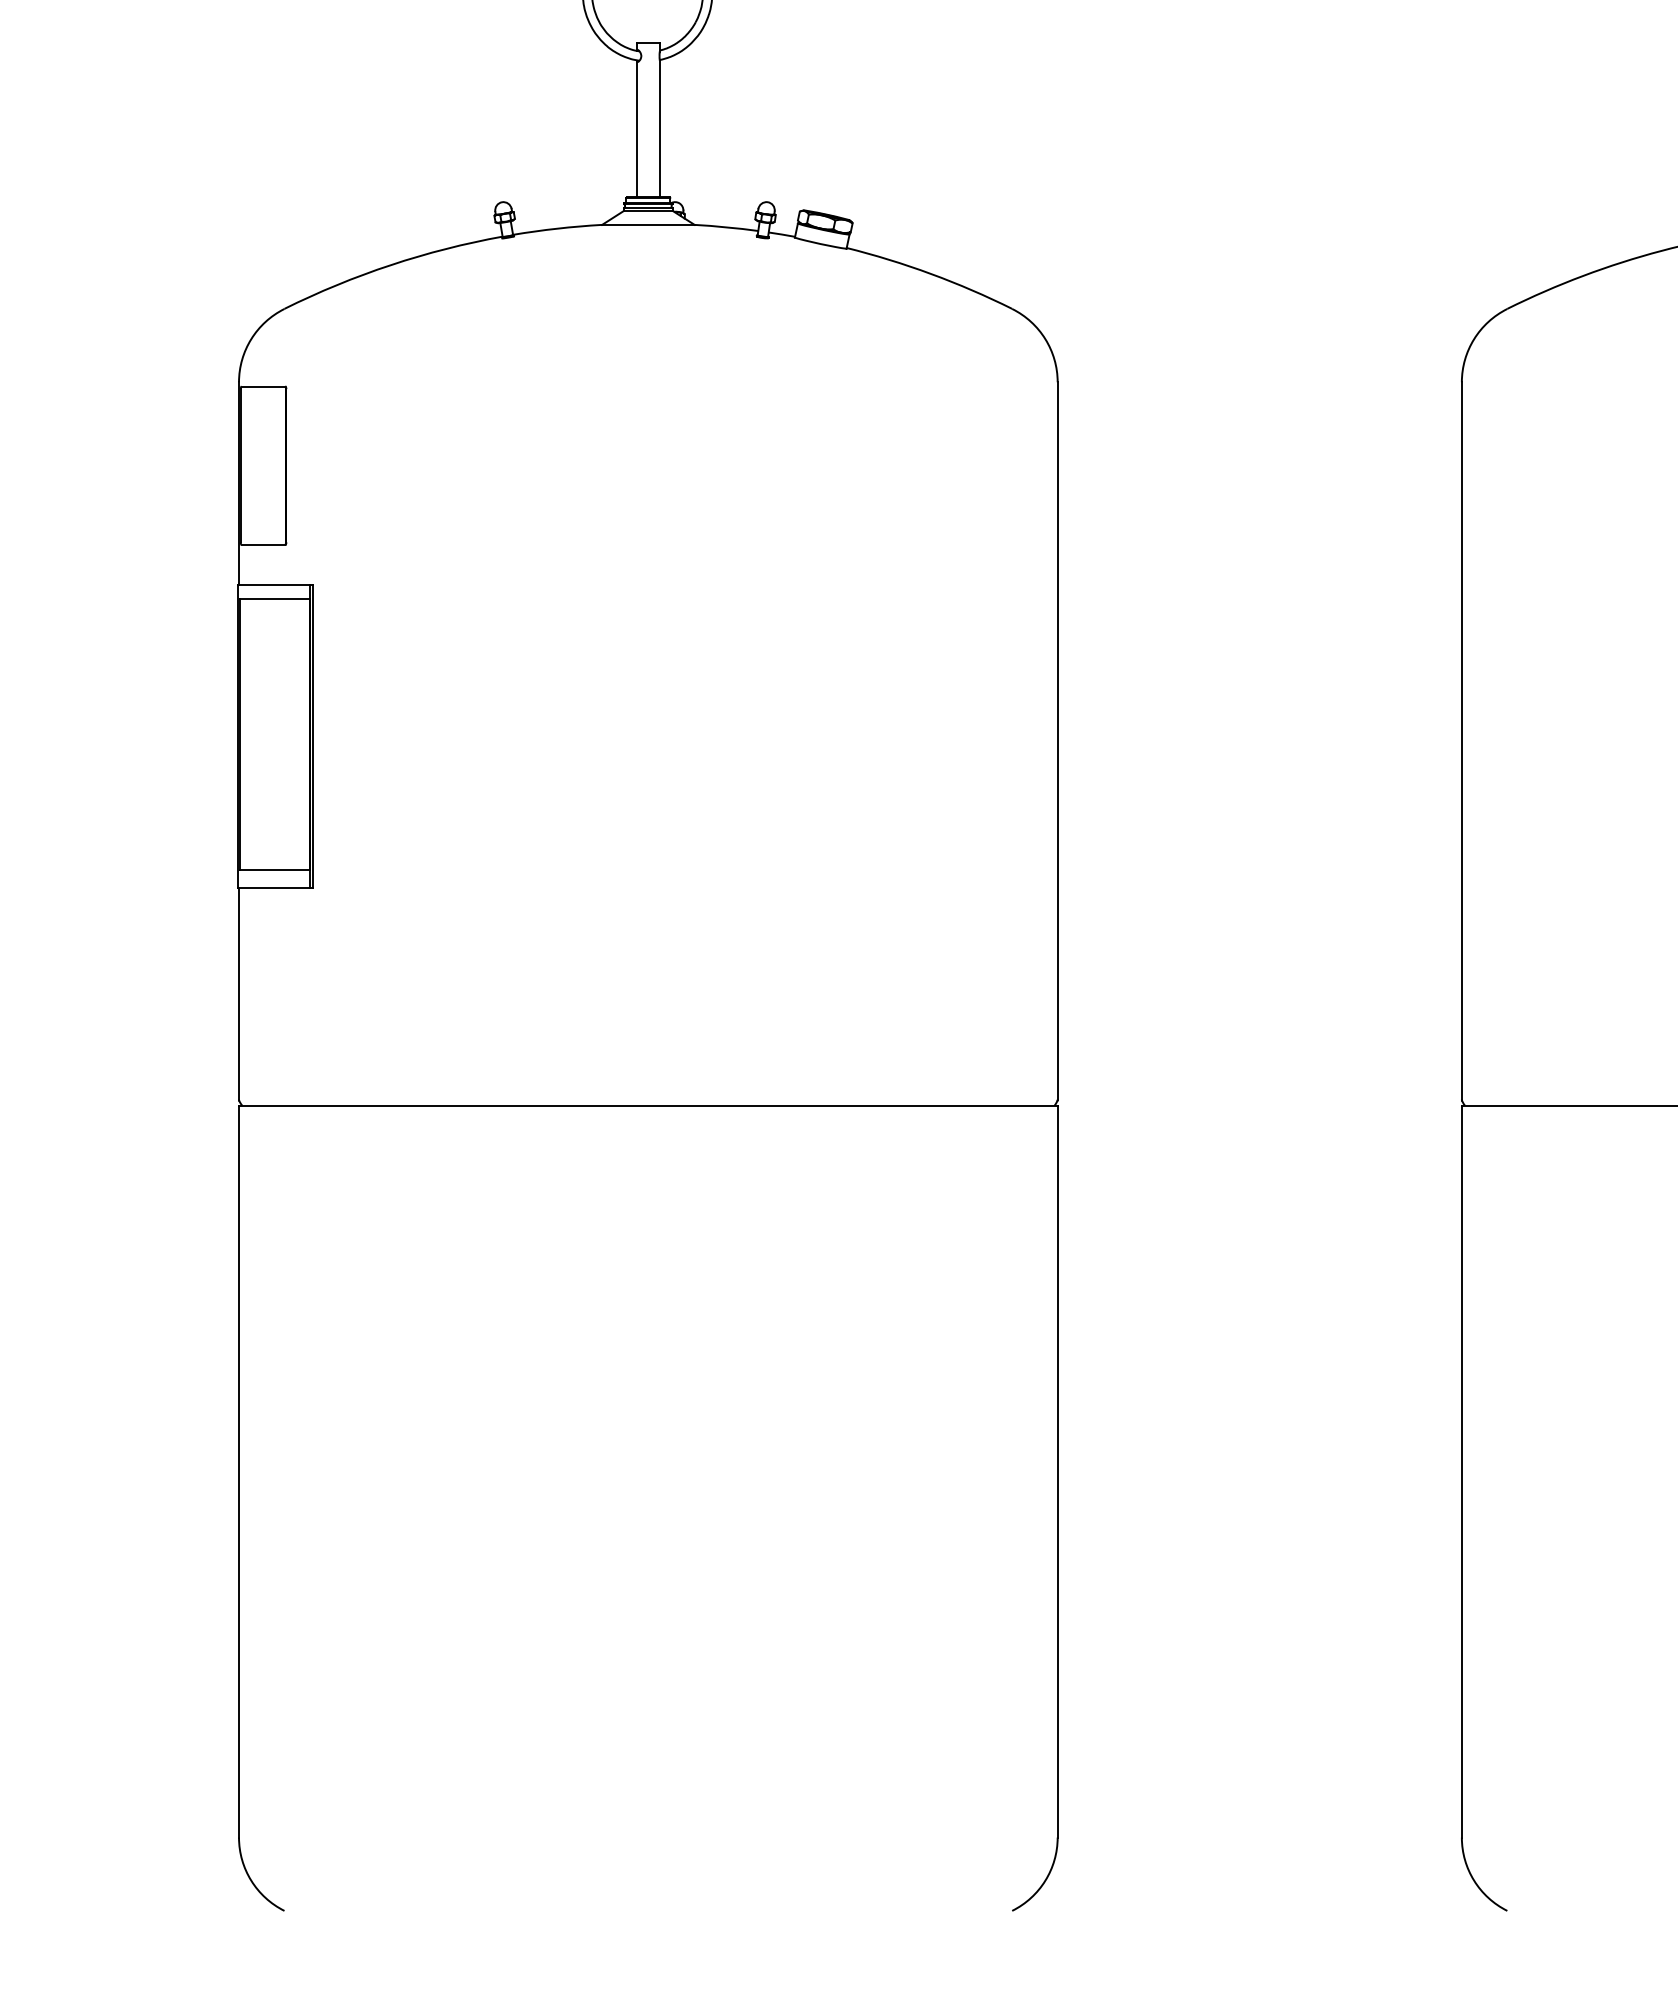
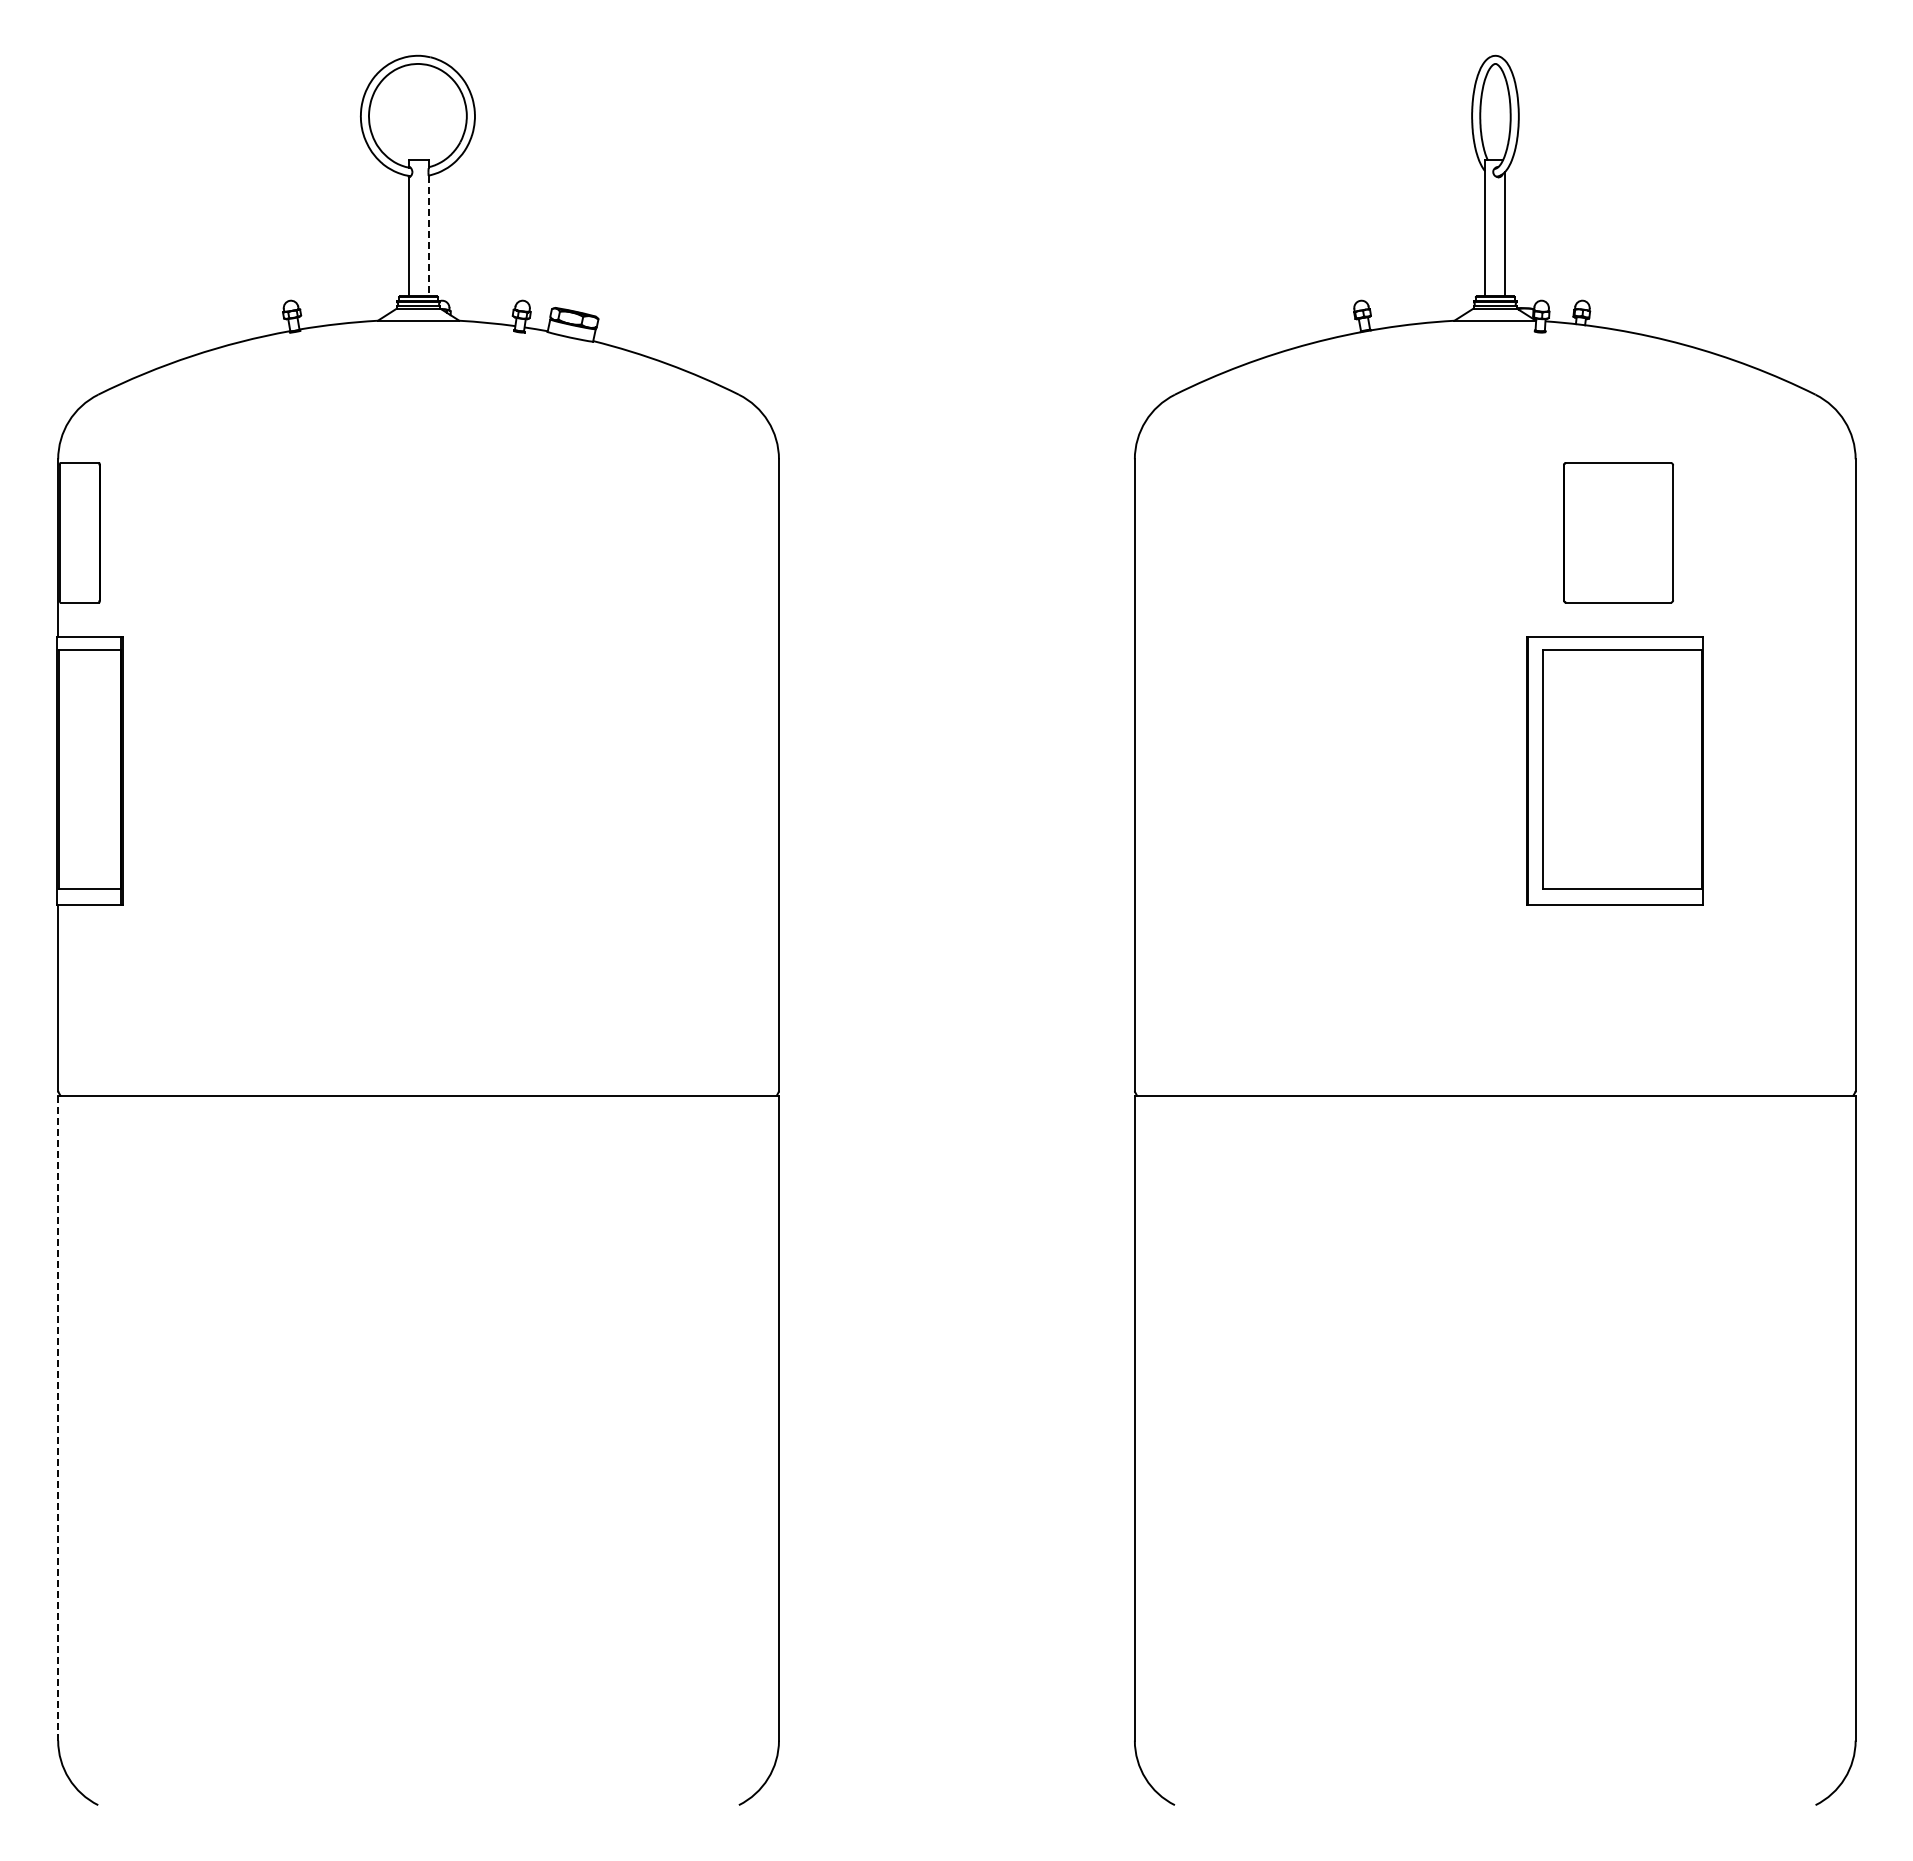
line: (659, 129) -> (428, 236), solid -> dashed
line: (239, 1471) -> (58, 1418), solid -> dashed

